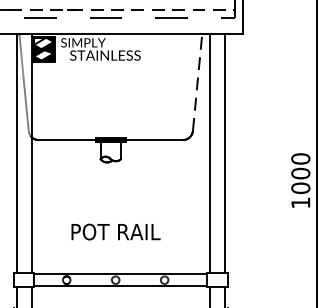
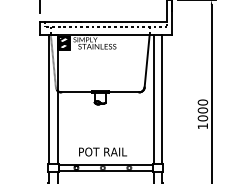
line: (122, 10) -> (106, 22), dashed -> solid
line: (198, 81) -> (147, 60), dashed -> solid
text: (114, 231) -> (102, 151), moved

